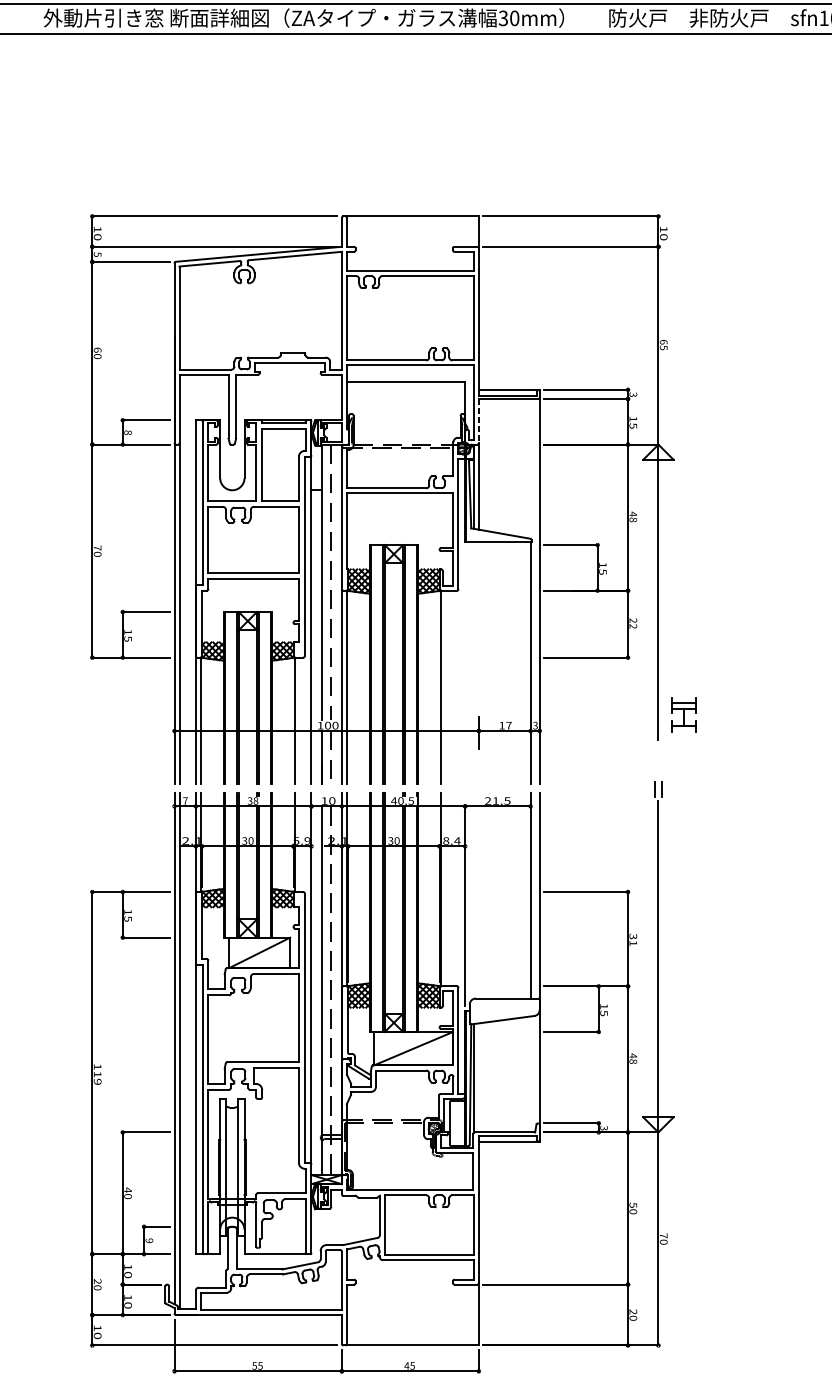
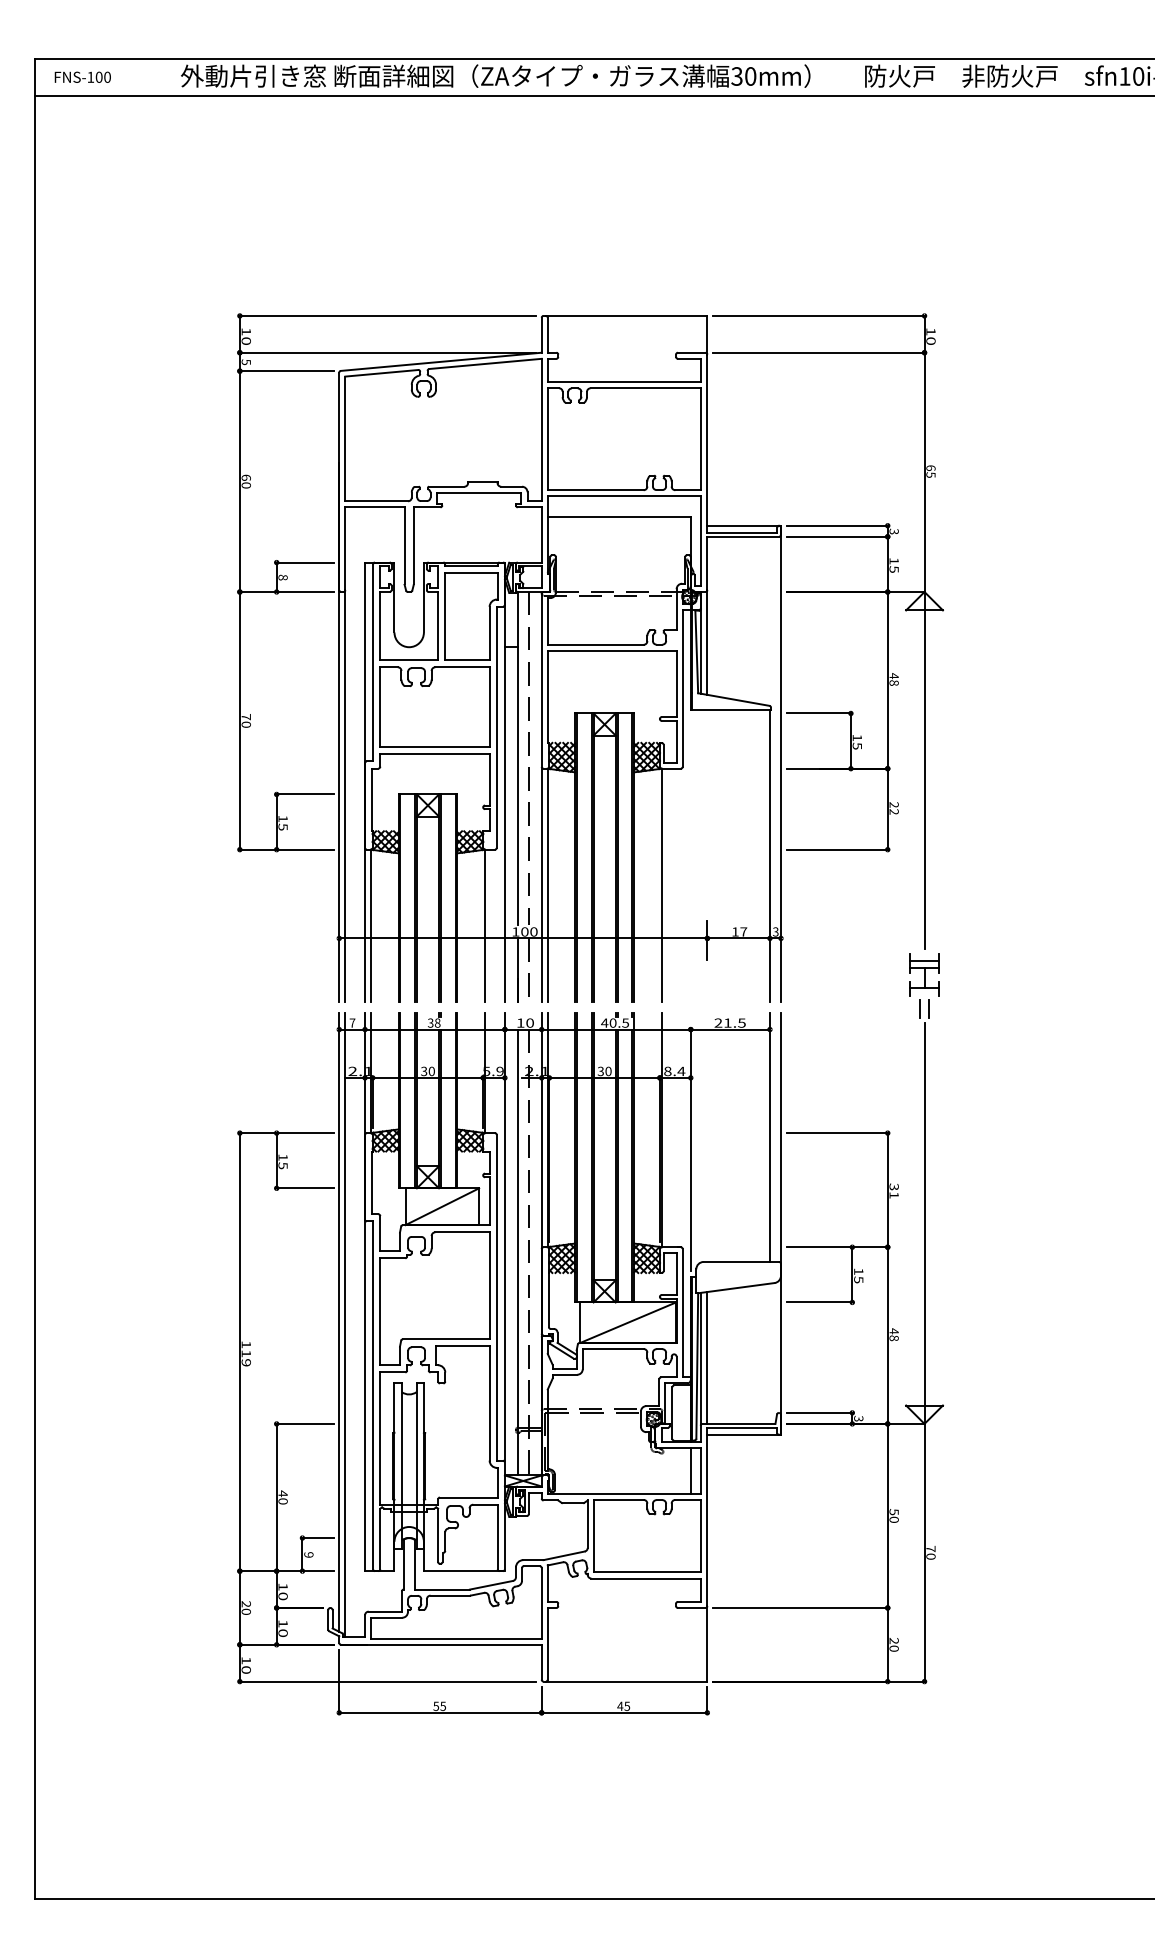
line: (478, 421) -> (707, 563), dashed -> solid
part: (684, 714) -> (924, 974), moved
line: (478, 1077) -> (707, 1357), added
line: (464, 1170) -> (690, 1470), added

